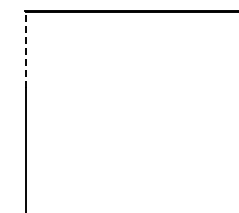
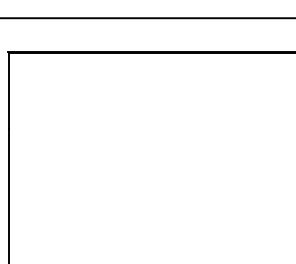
line: (26, 49) -> (9, 91), dashed -> solid

